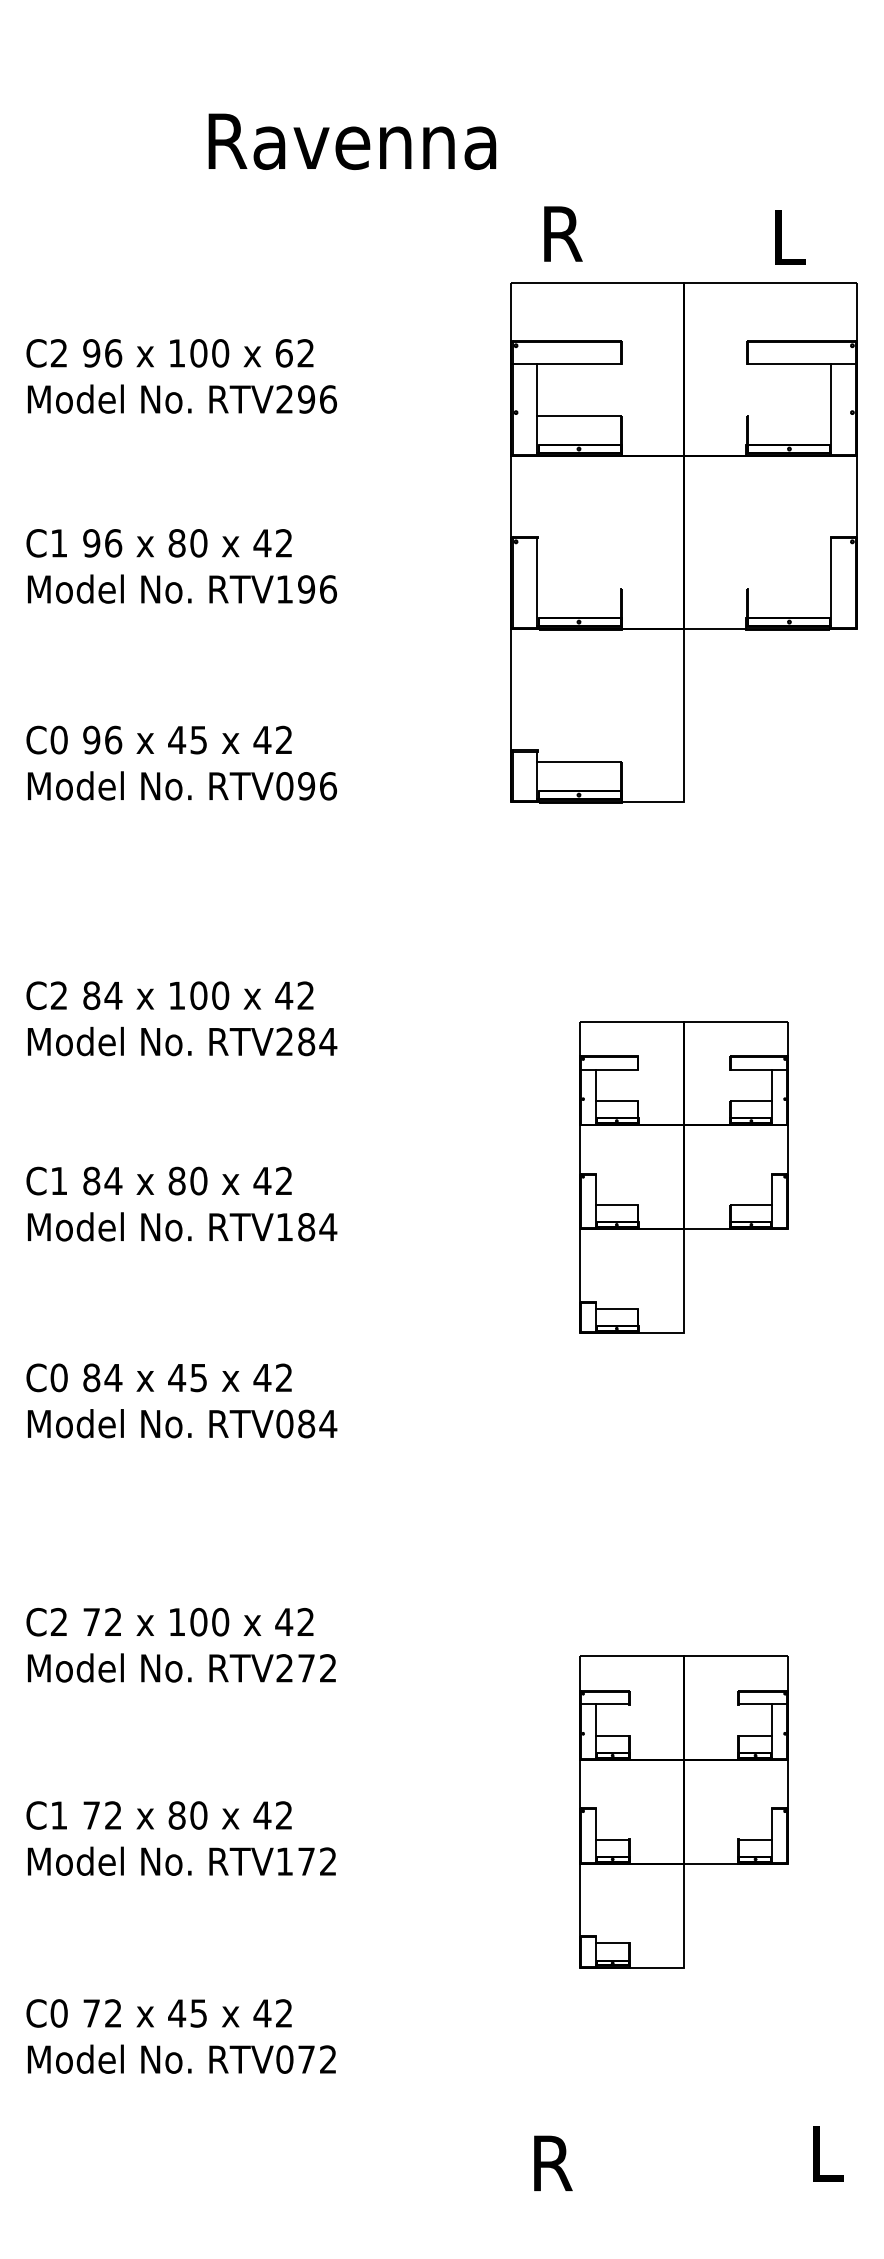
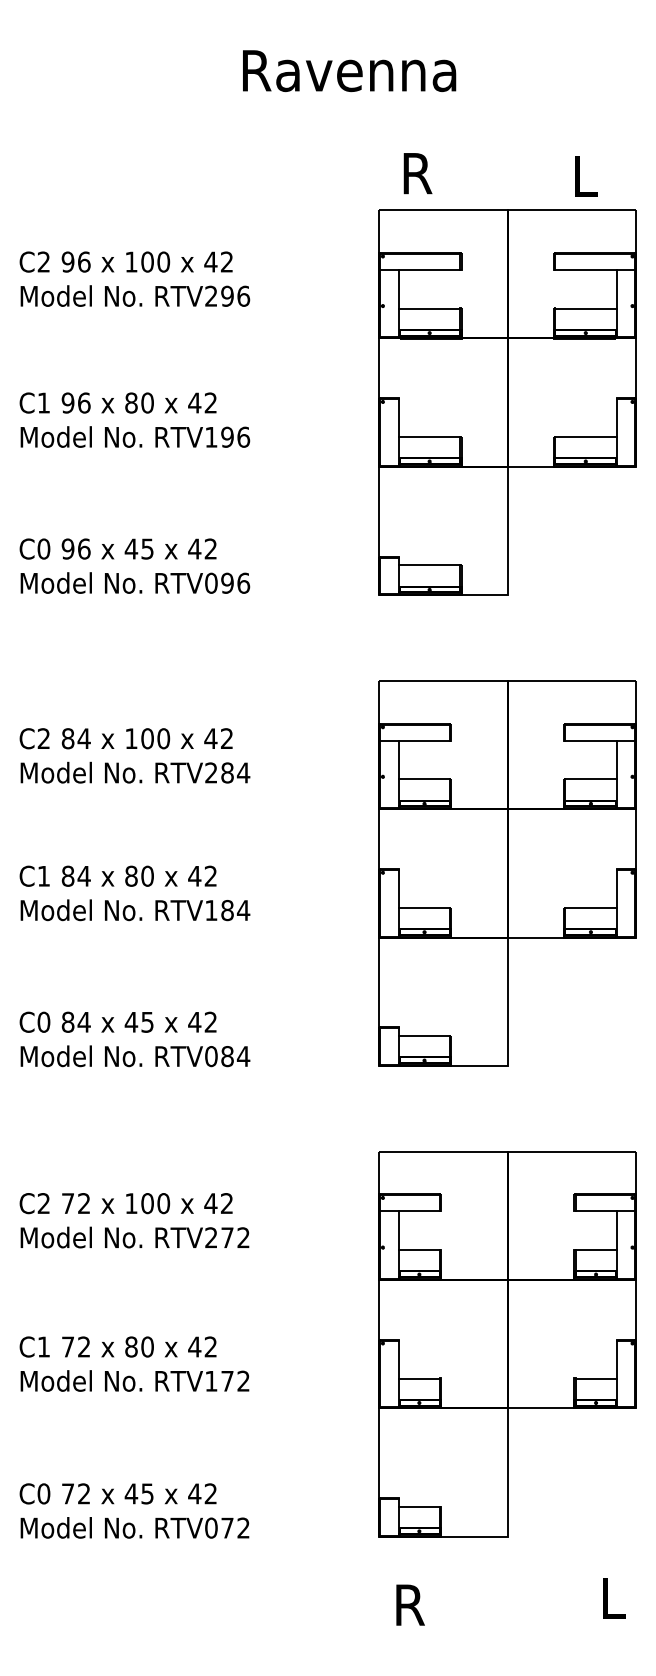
text: (352, 142) -> (349, 71), moved
text: (283, 352) -> (210, 261), 62 -> 42
line: (789, 415) -> (585, 308), added
line: (578, 589) -> (429, 437), added
line: (789, 589) -> (585, 437), added
part: (683, 1177) -> (507, 873), size x1.67
part: (683, 1812) -> (507, 1344), size x1.67

